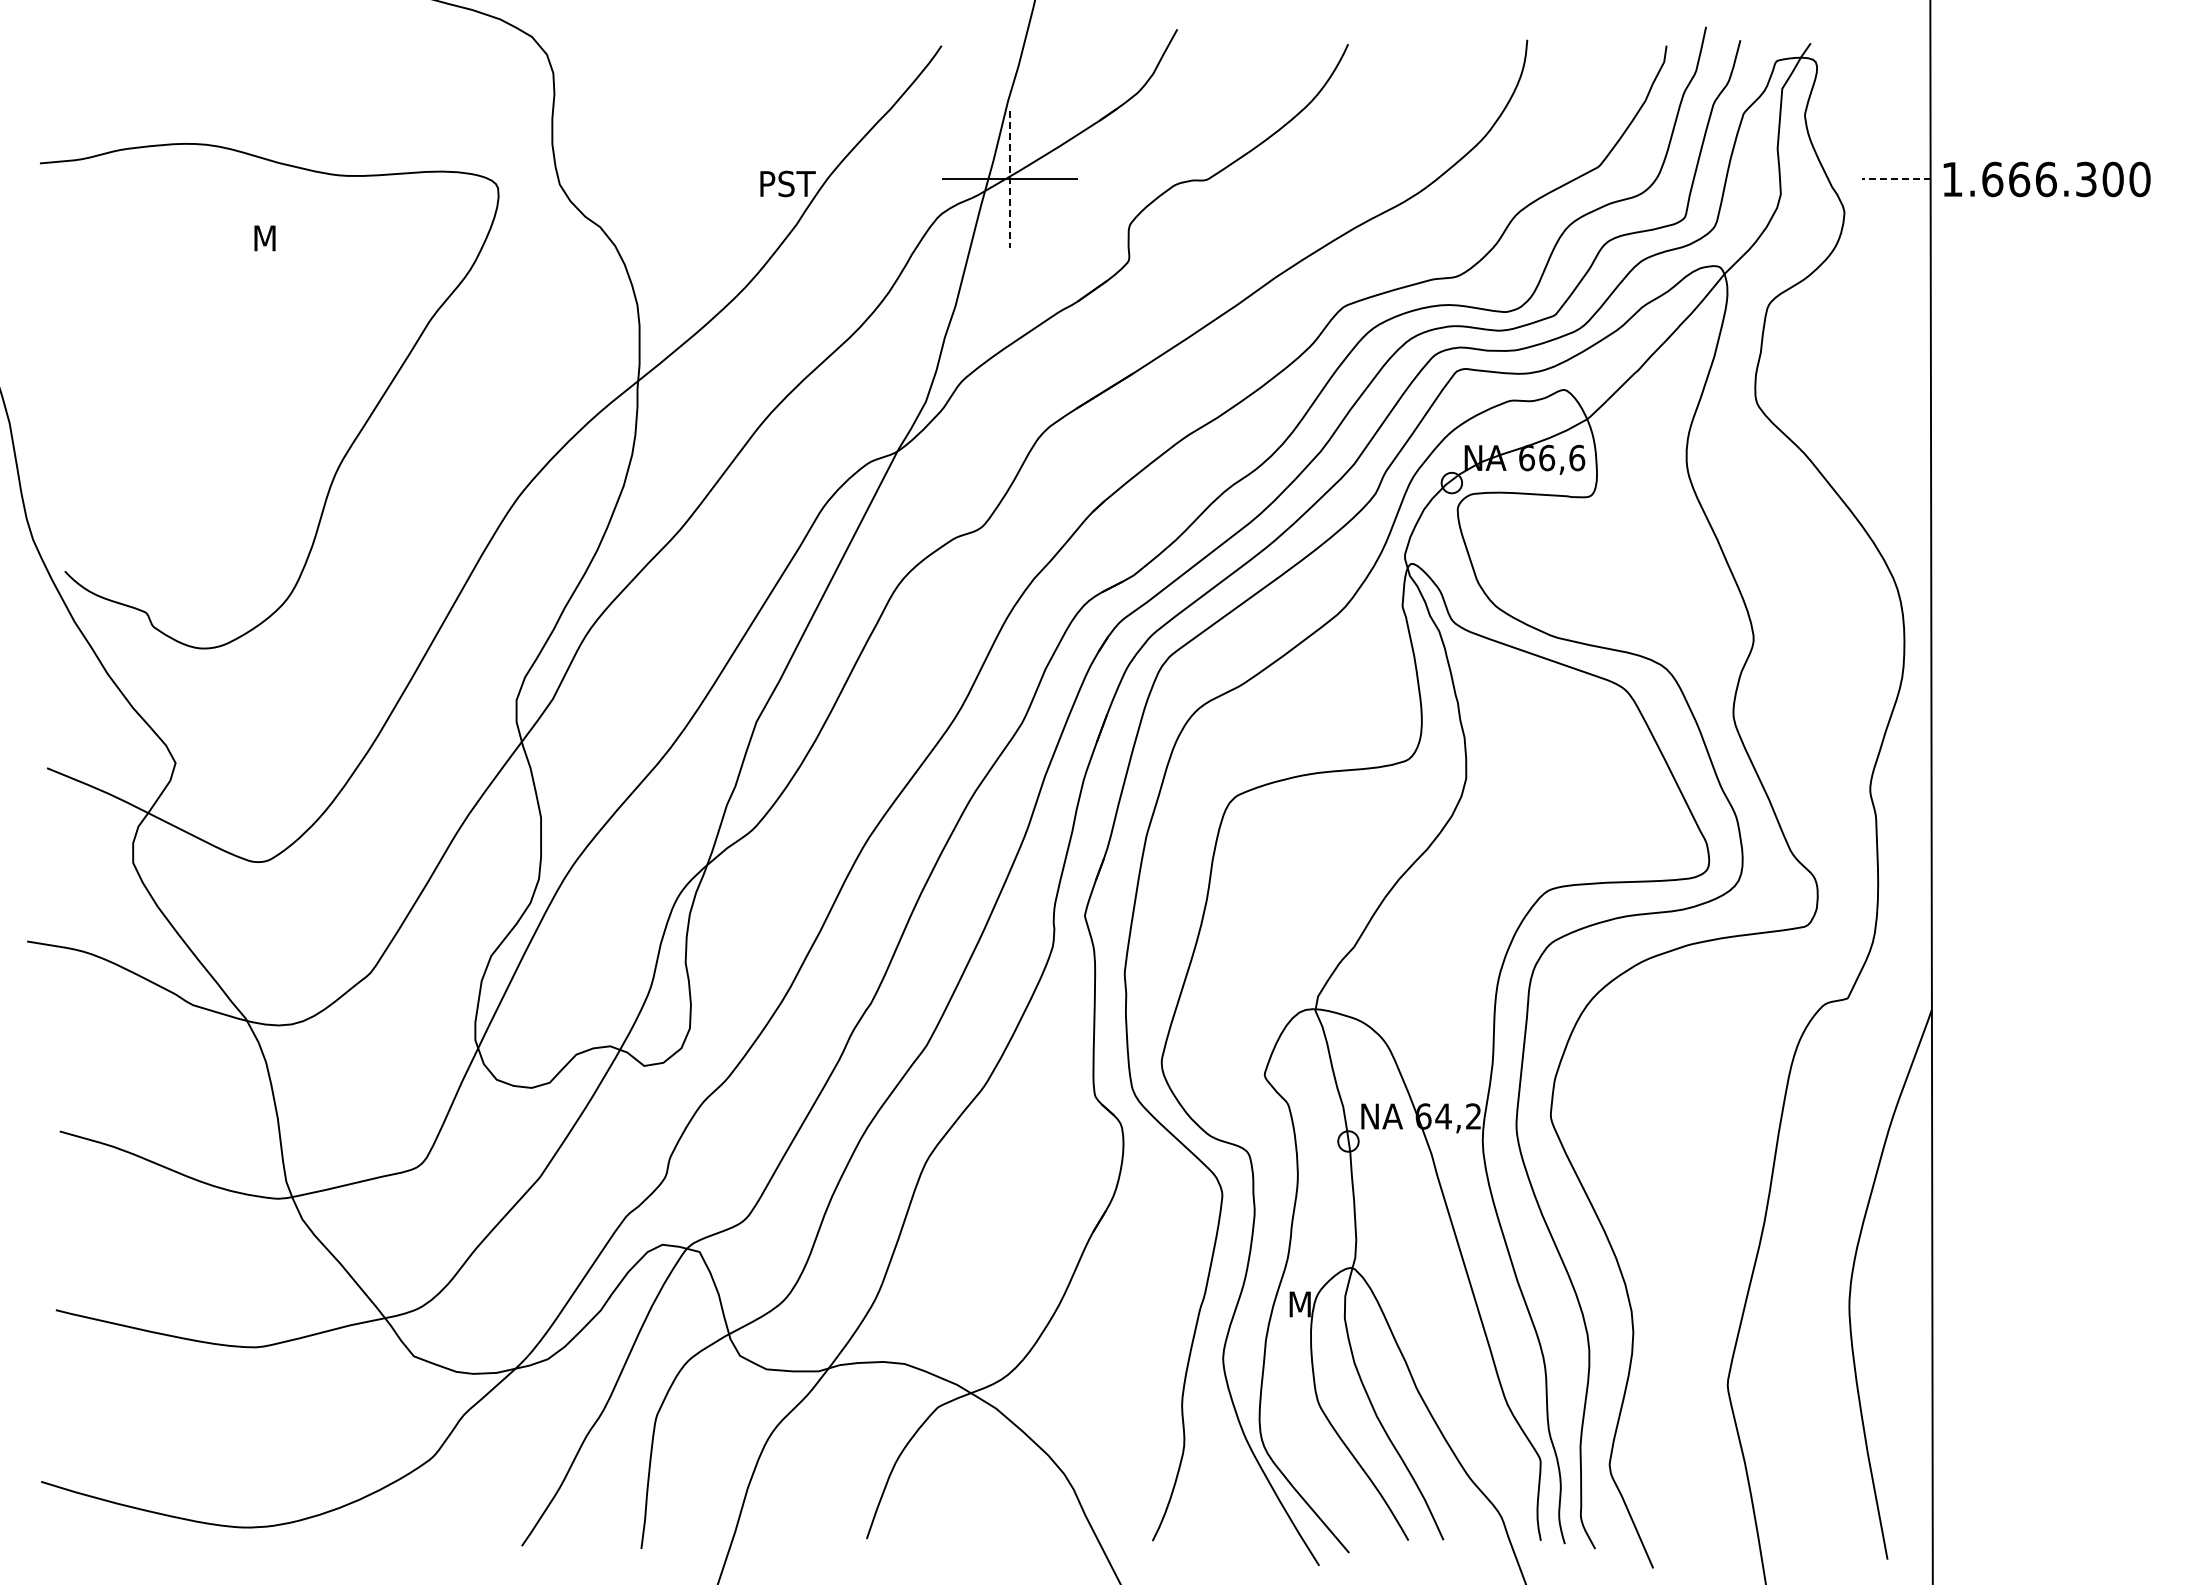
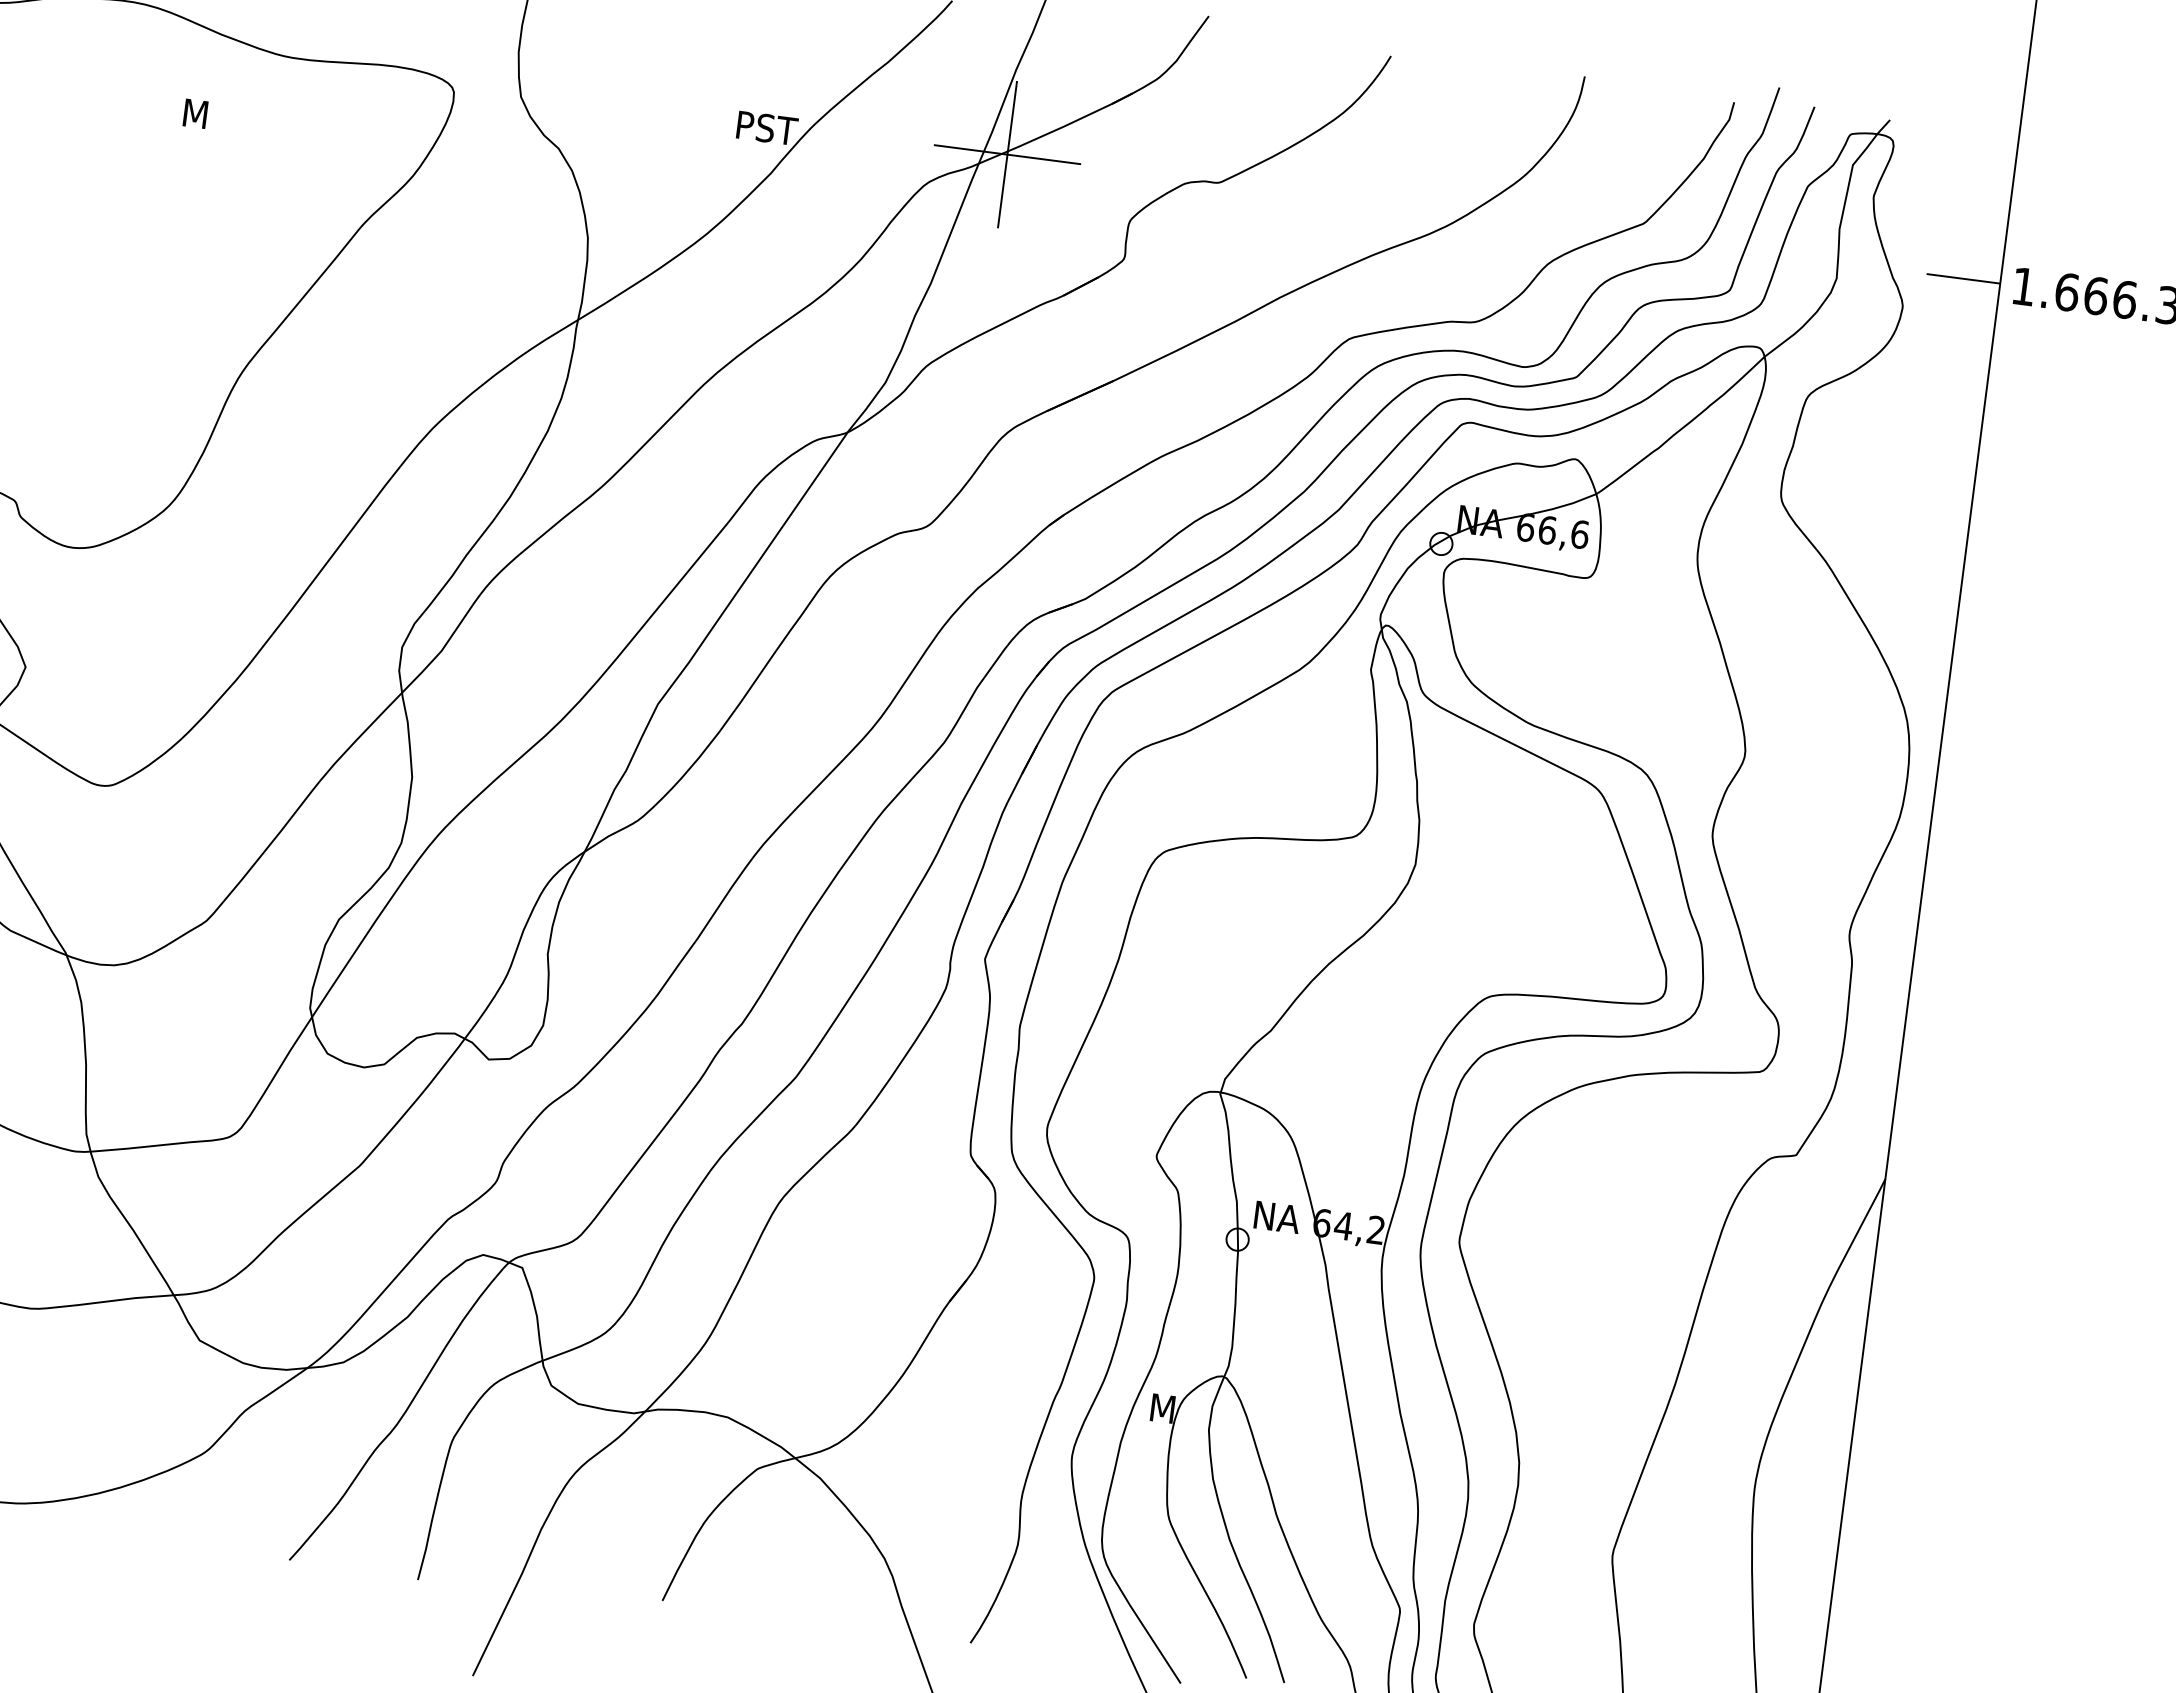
line: (1010, 179) -> (1007, 154), dashed -> solid
line: (1895, 179) -> (1962, 278), dashed -> solid

